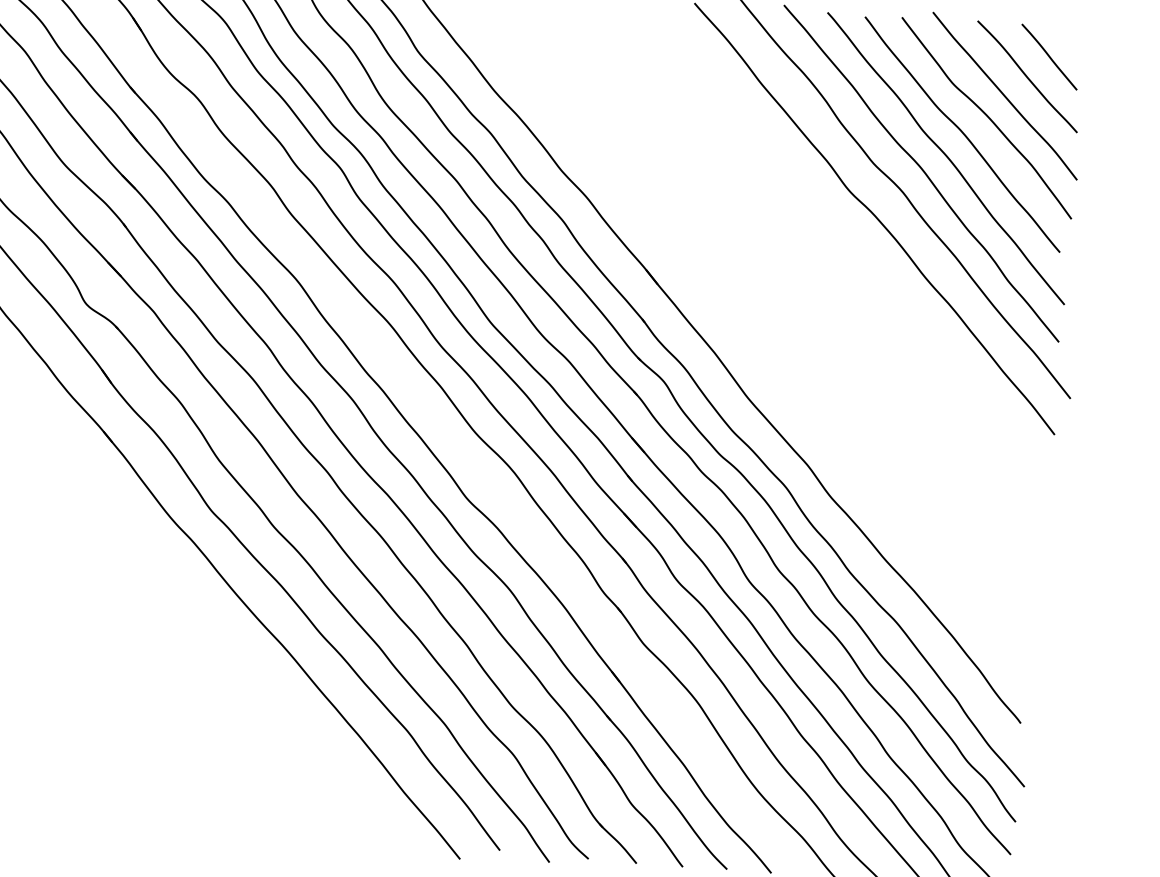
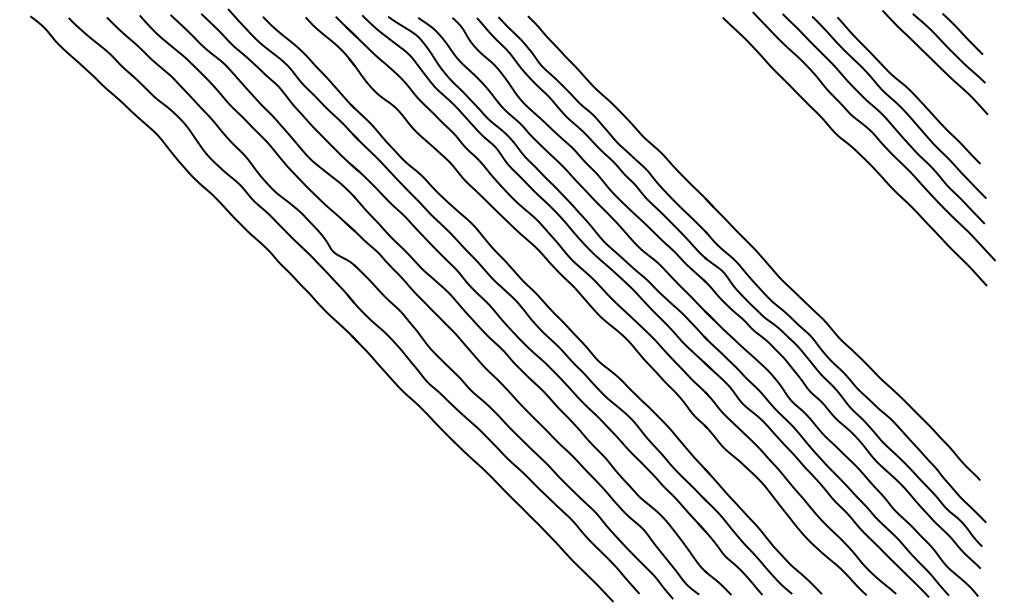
curve: (985, 116) -> (923, 77), removed

